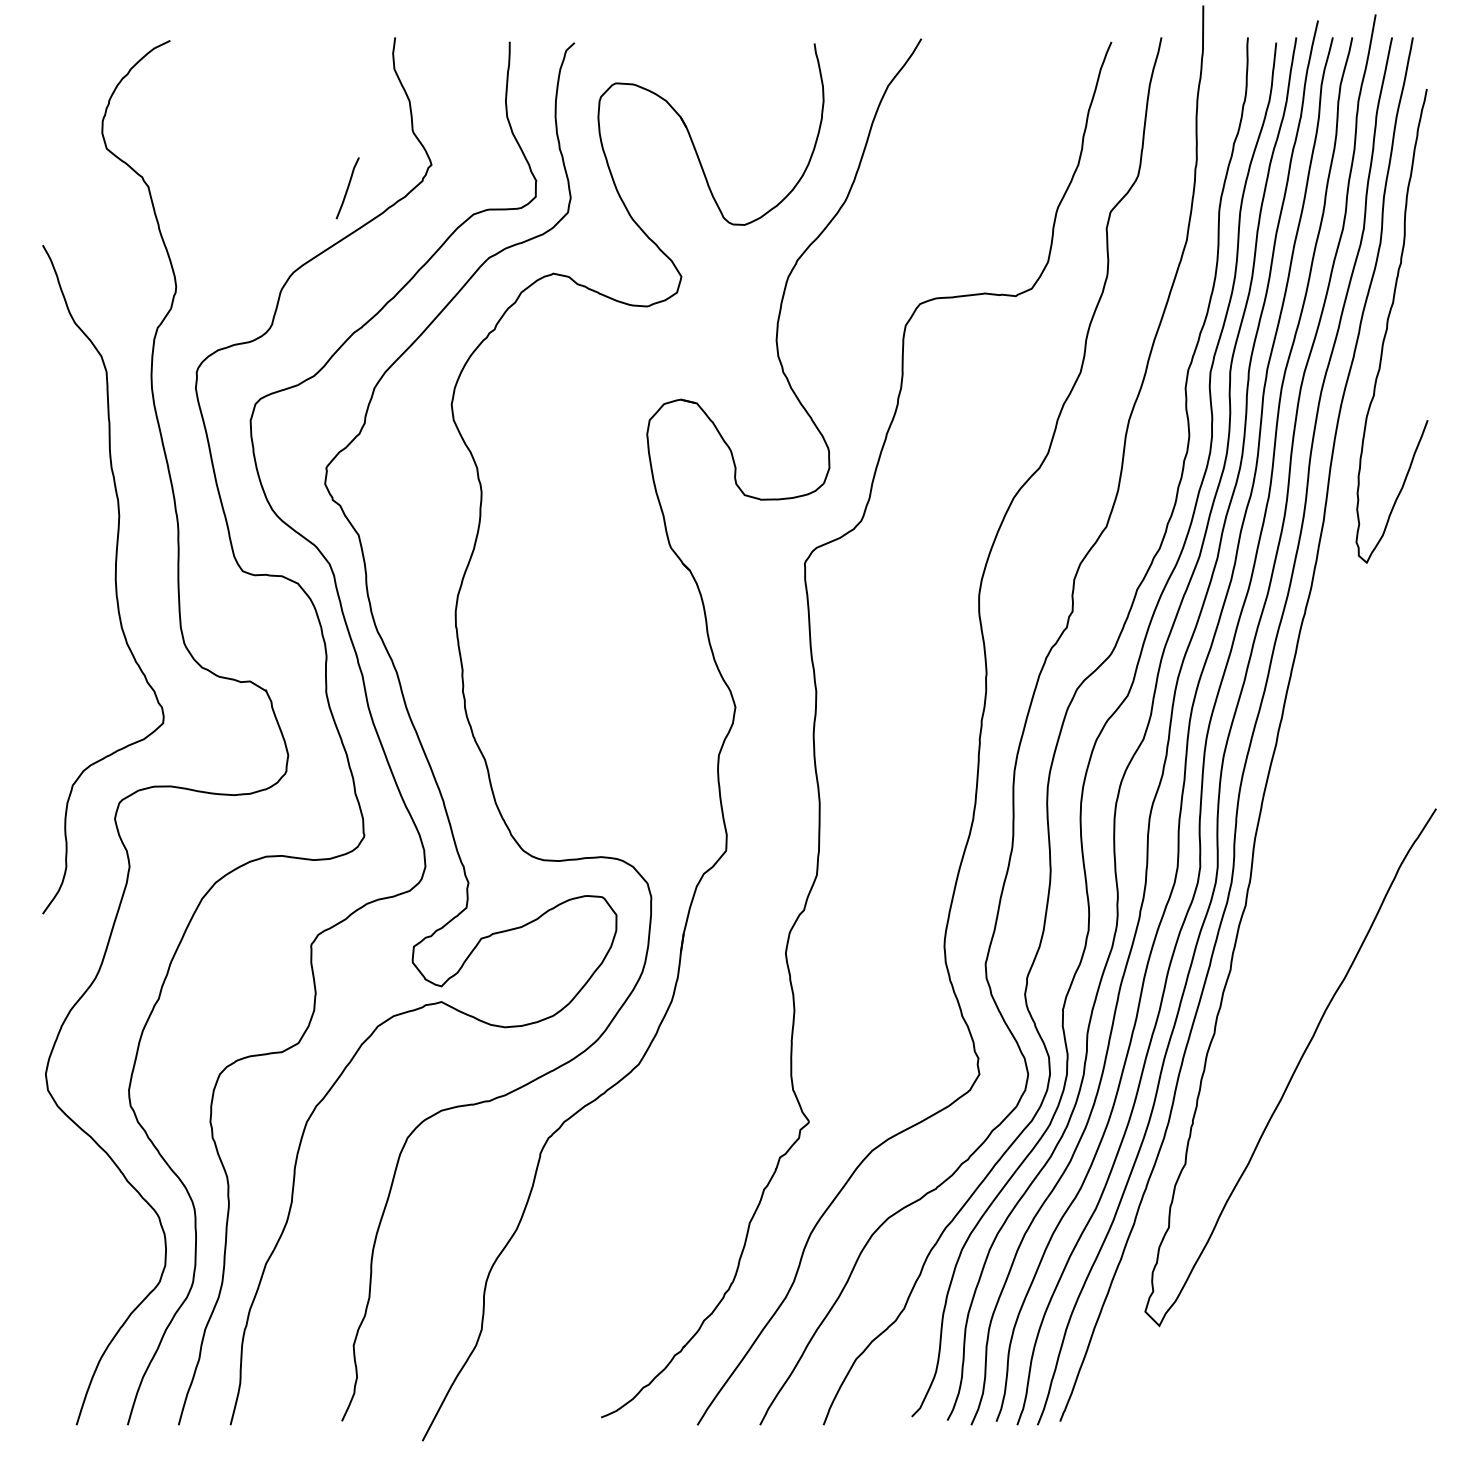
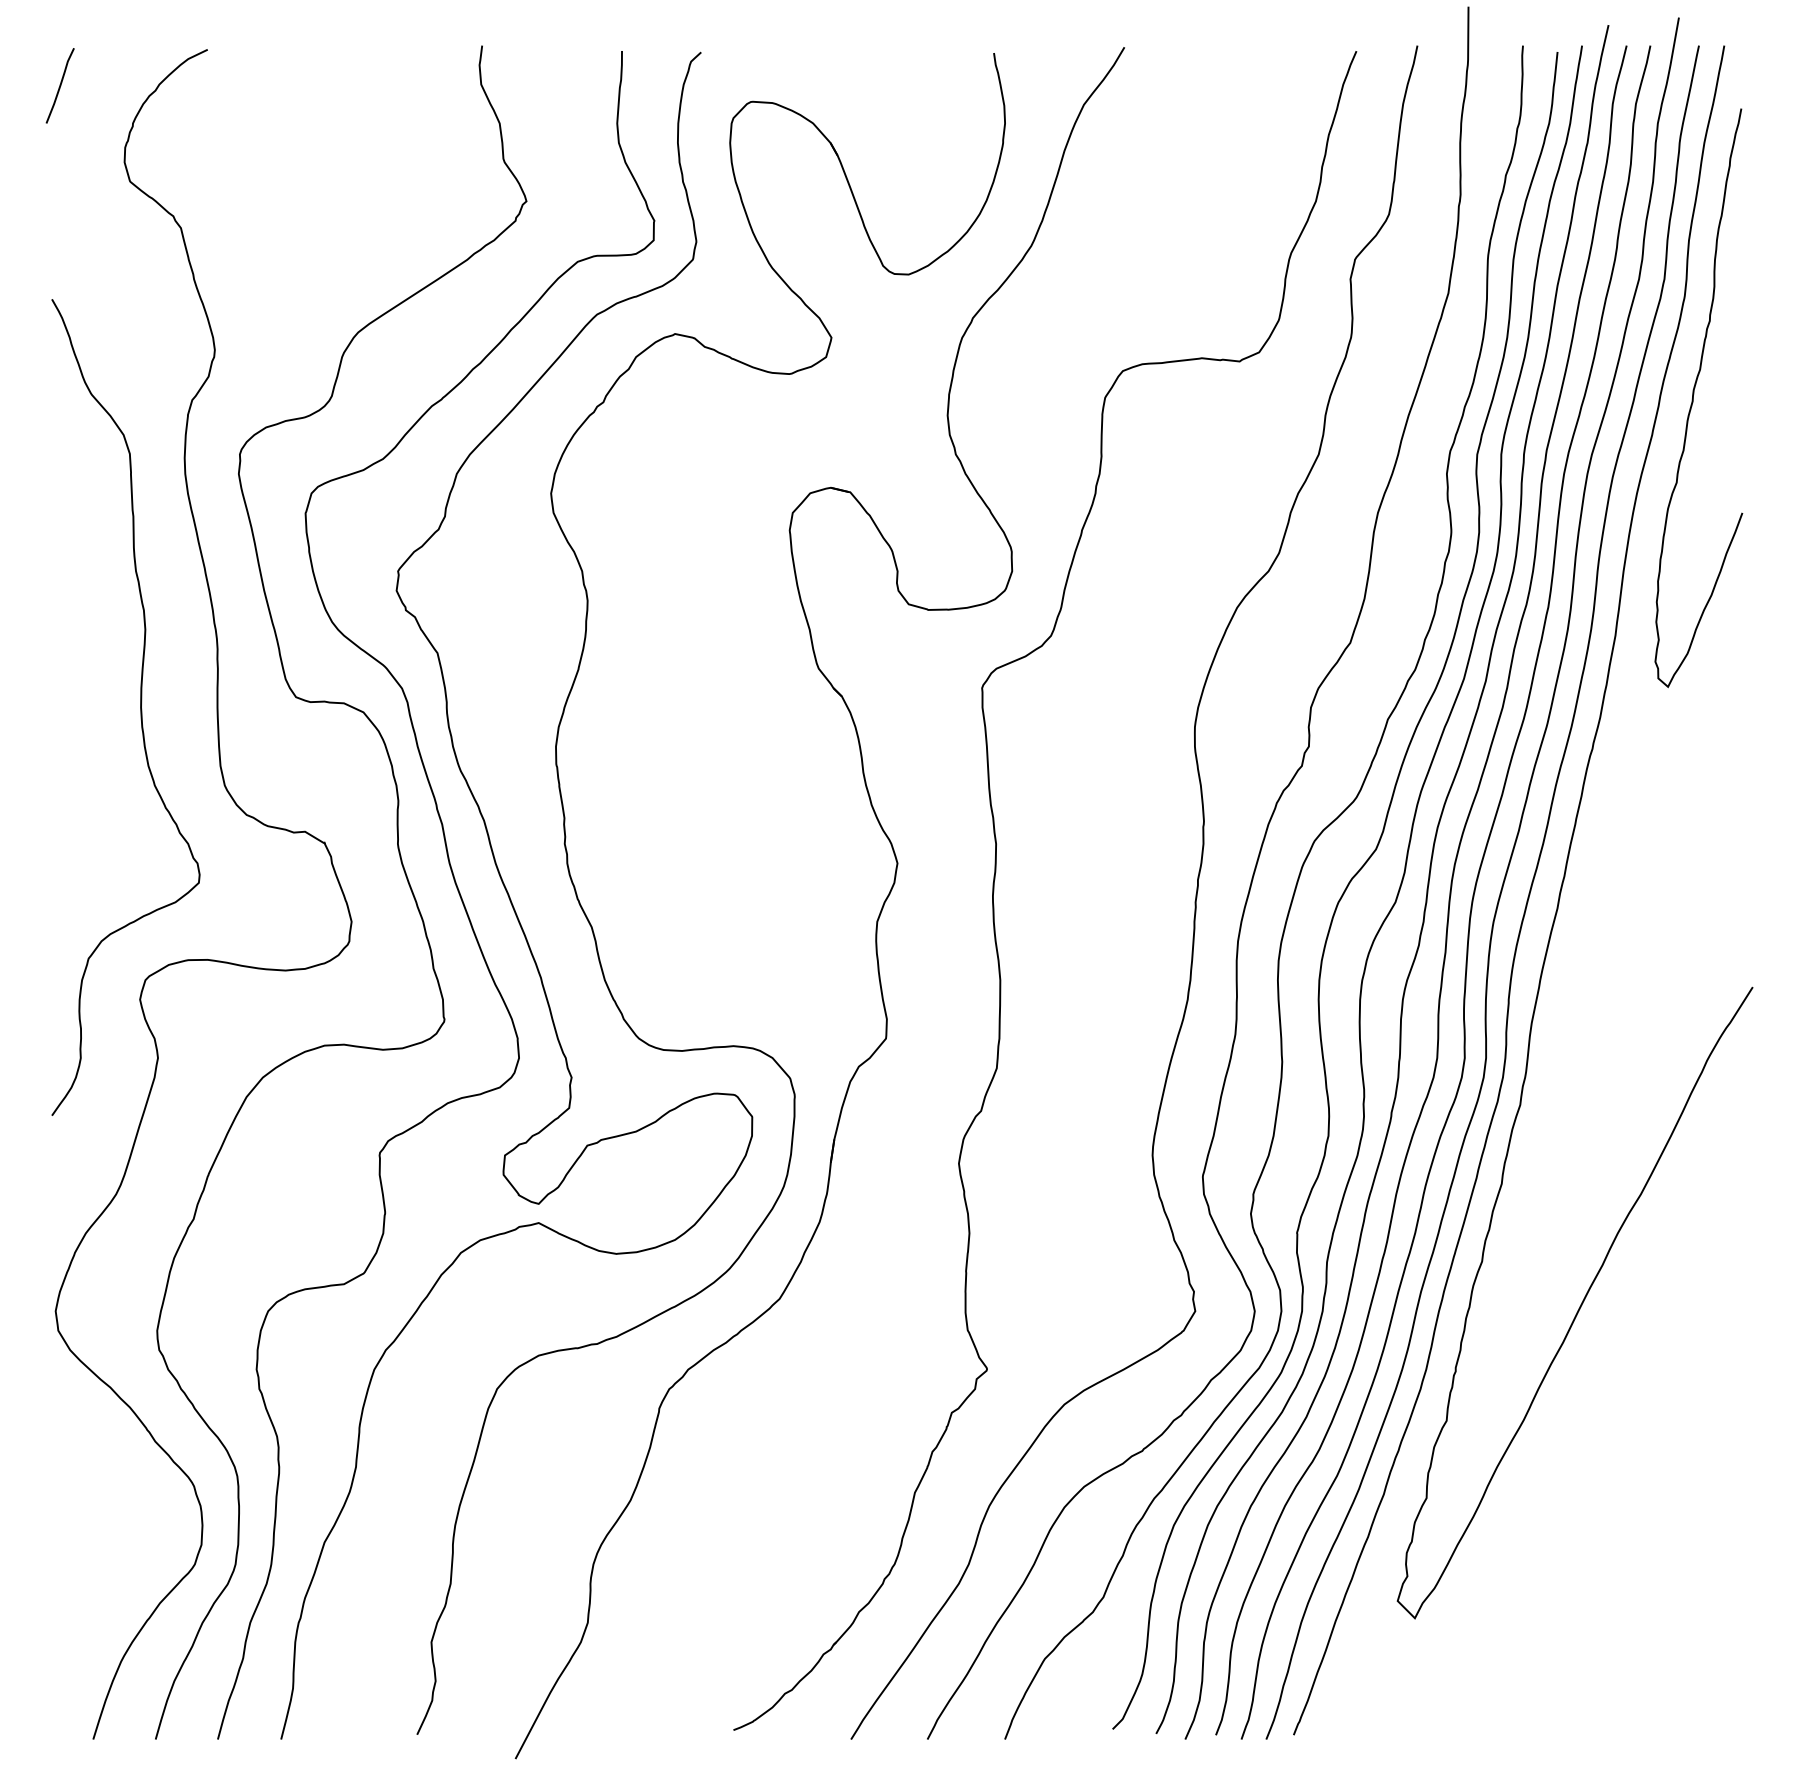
curve: (347, 188) -> (59, 85), moved

